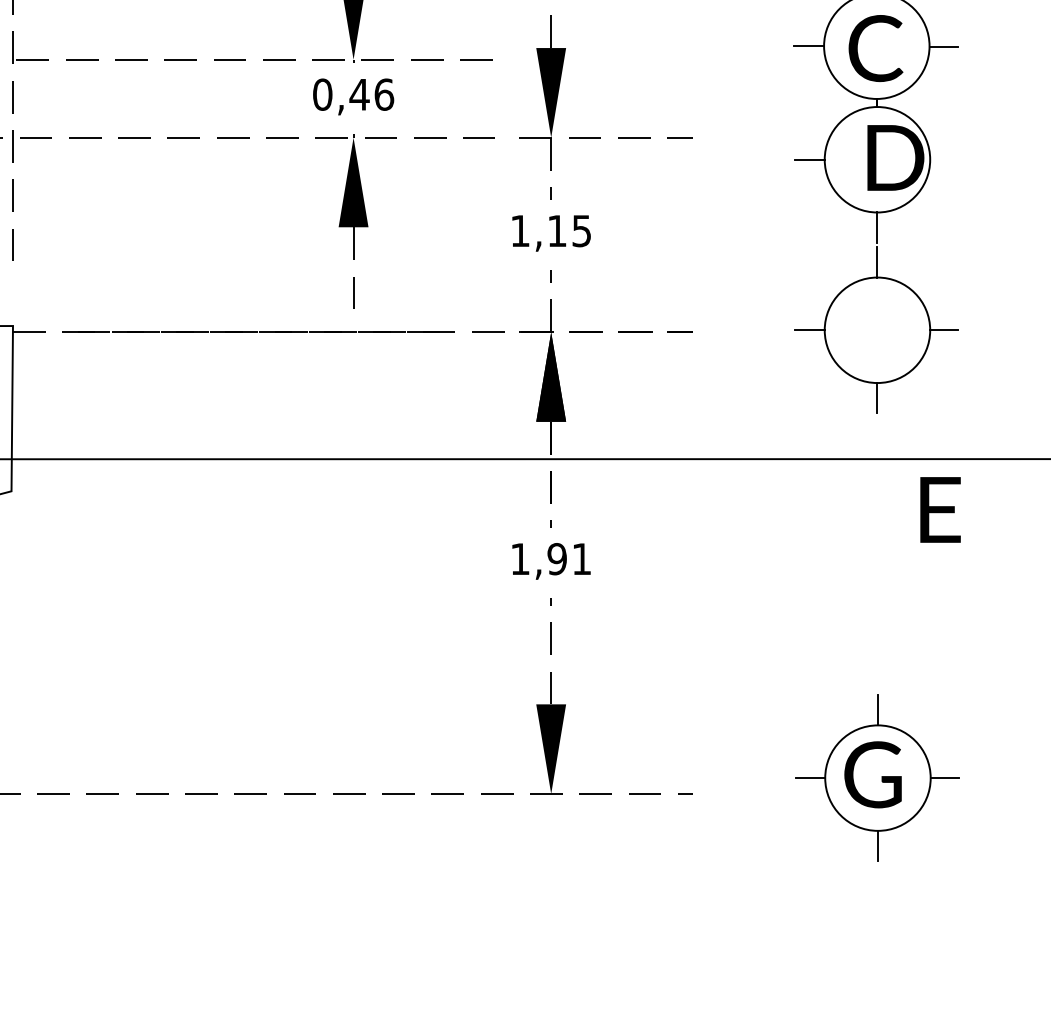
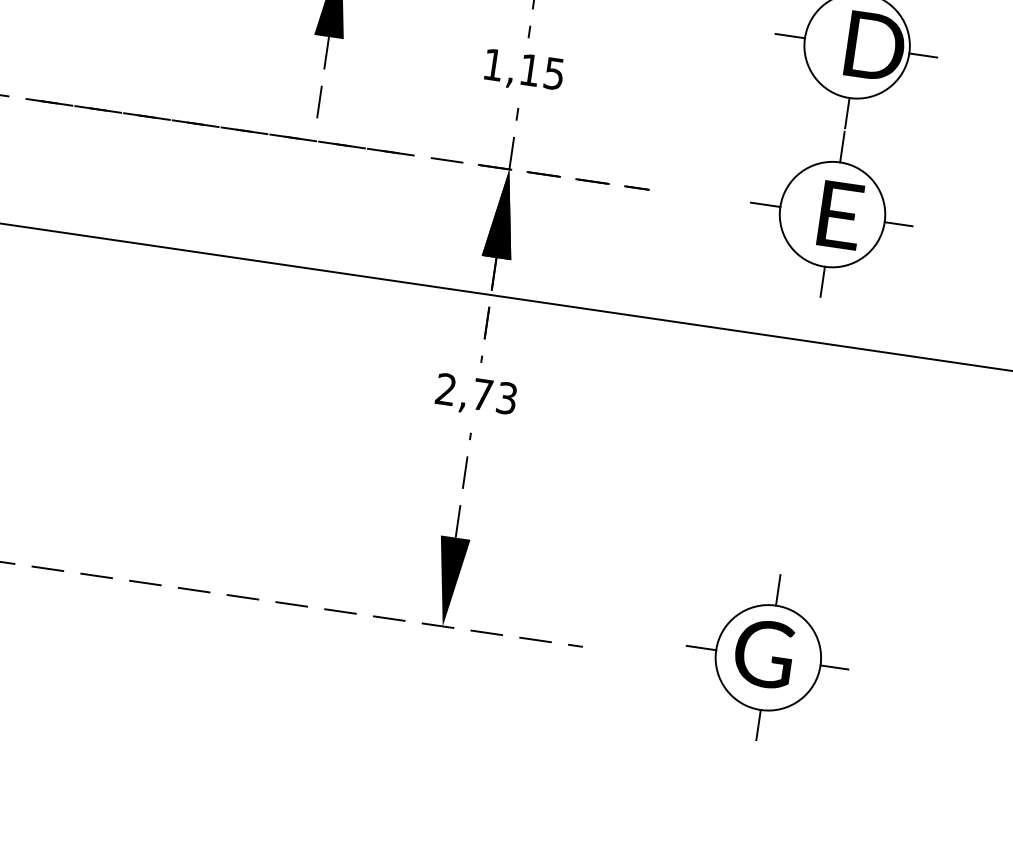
line: (944, 159) -> (923, 55), added
text: (940, 509) -> (840, 214), moved
text: (551, 559) -> (476, 394), 1,91 -> 2,73

